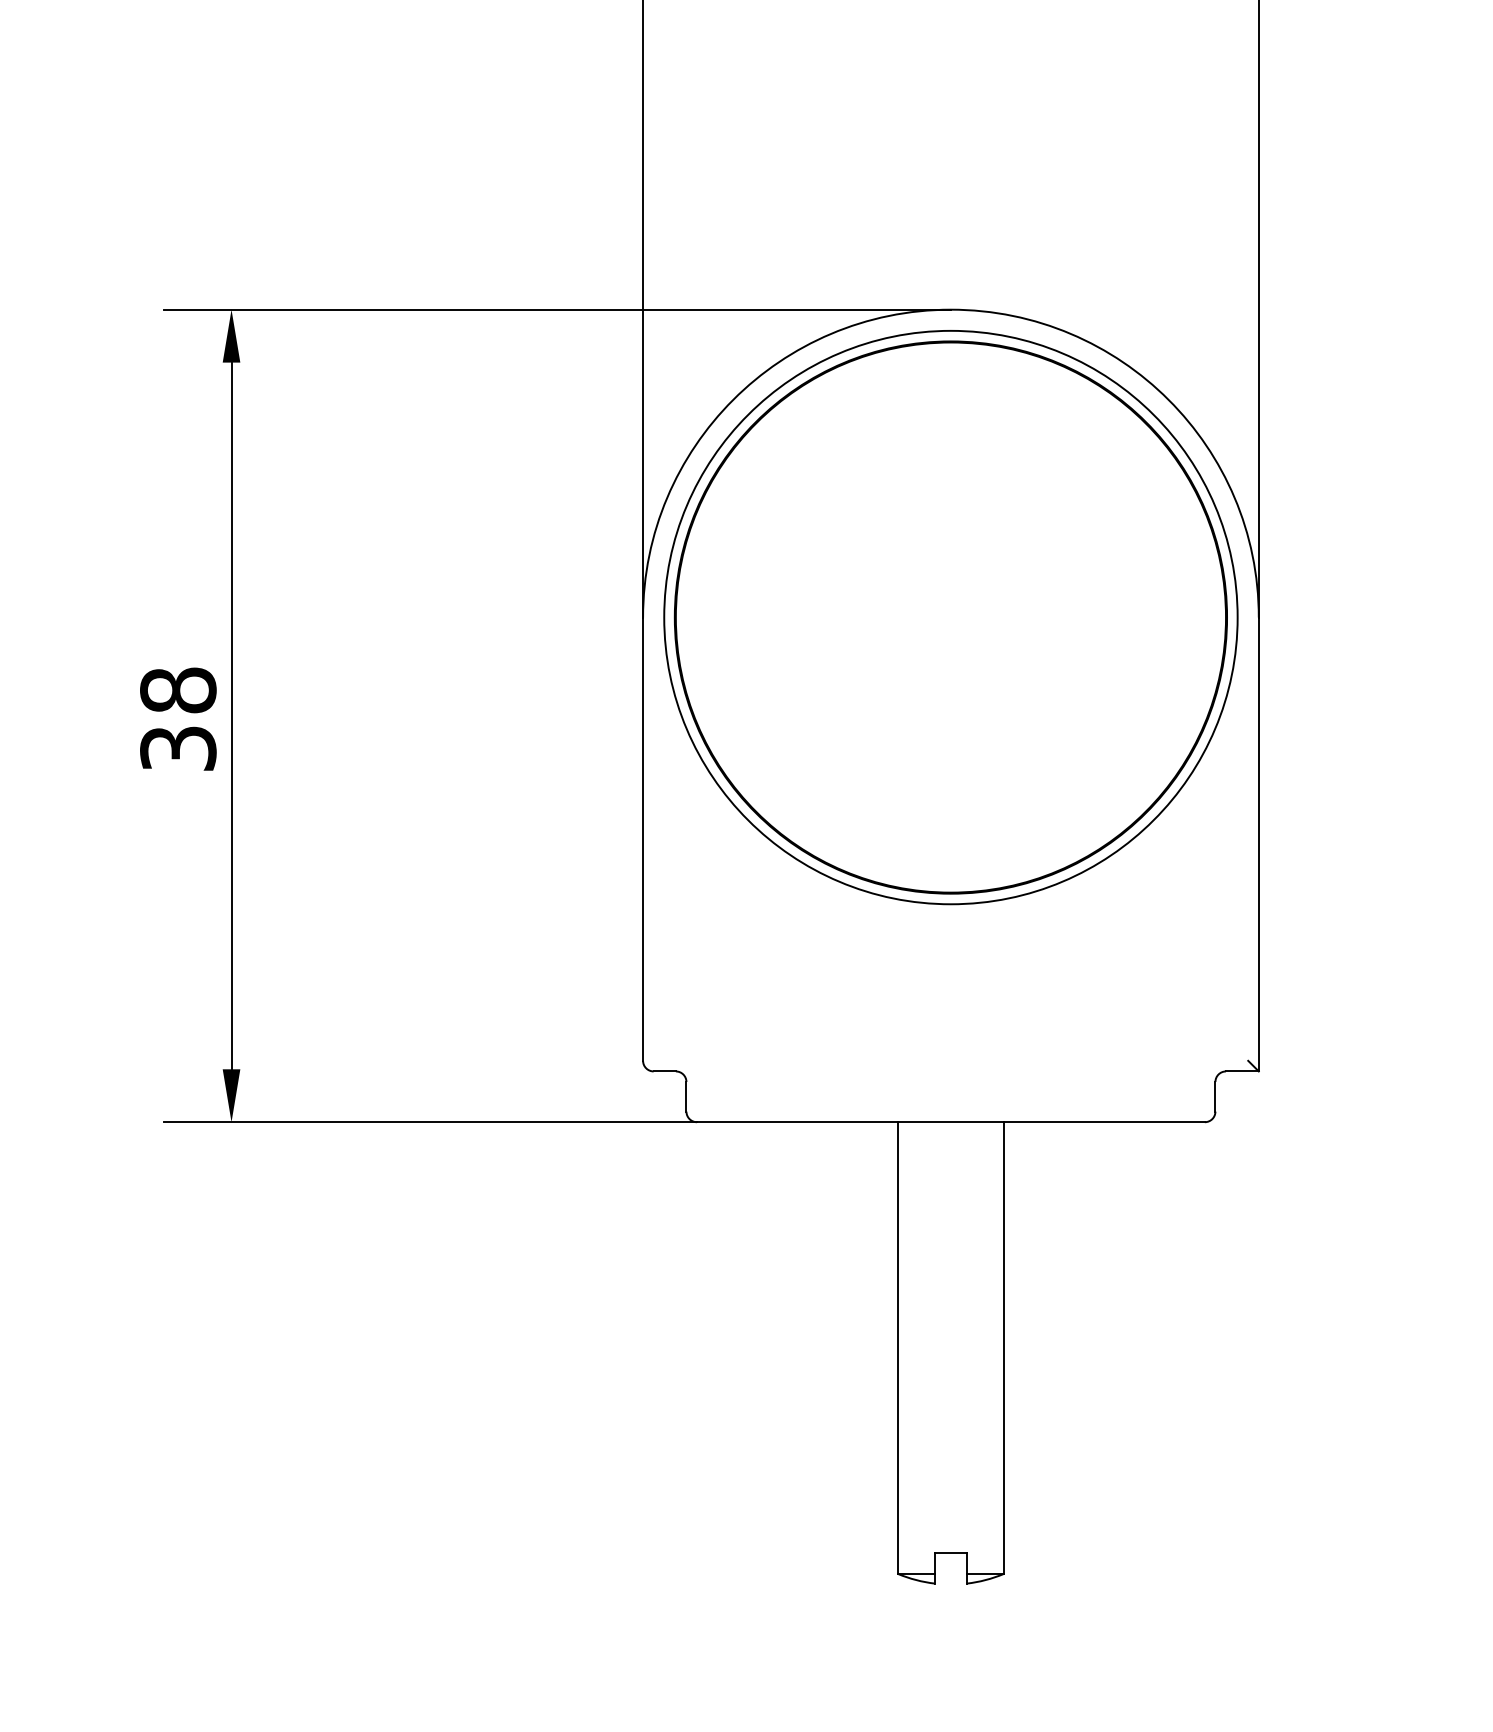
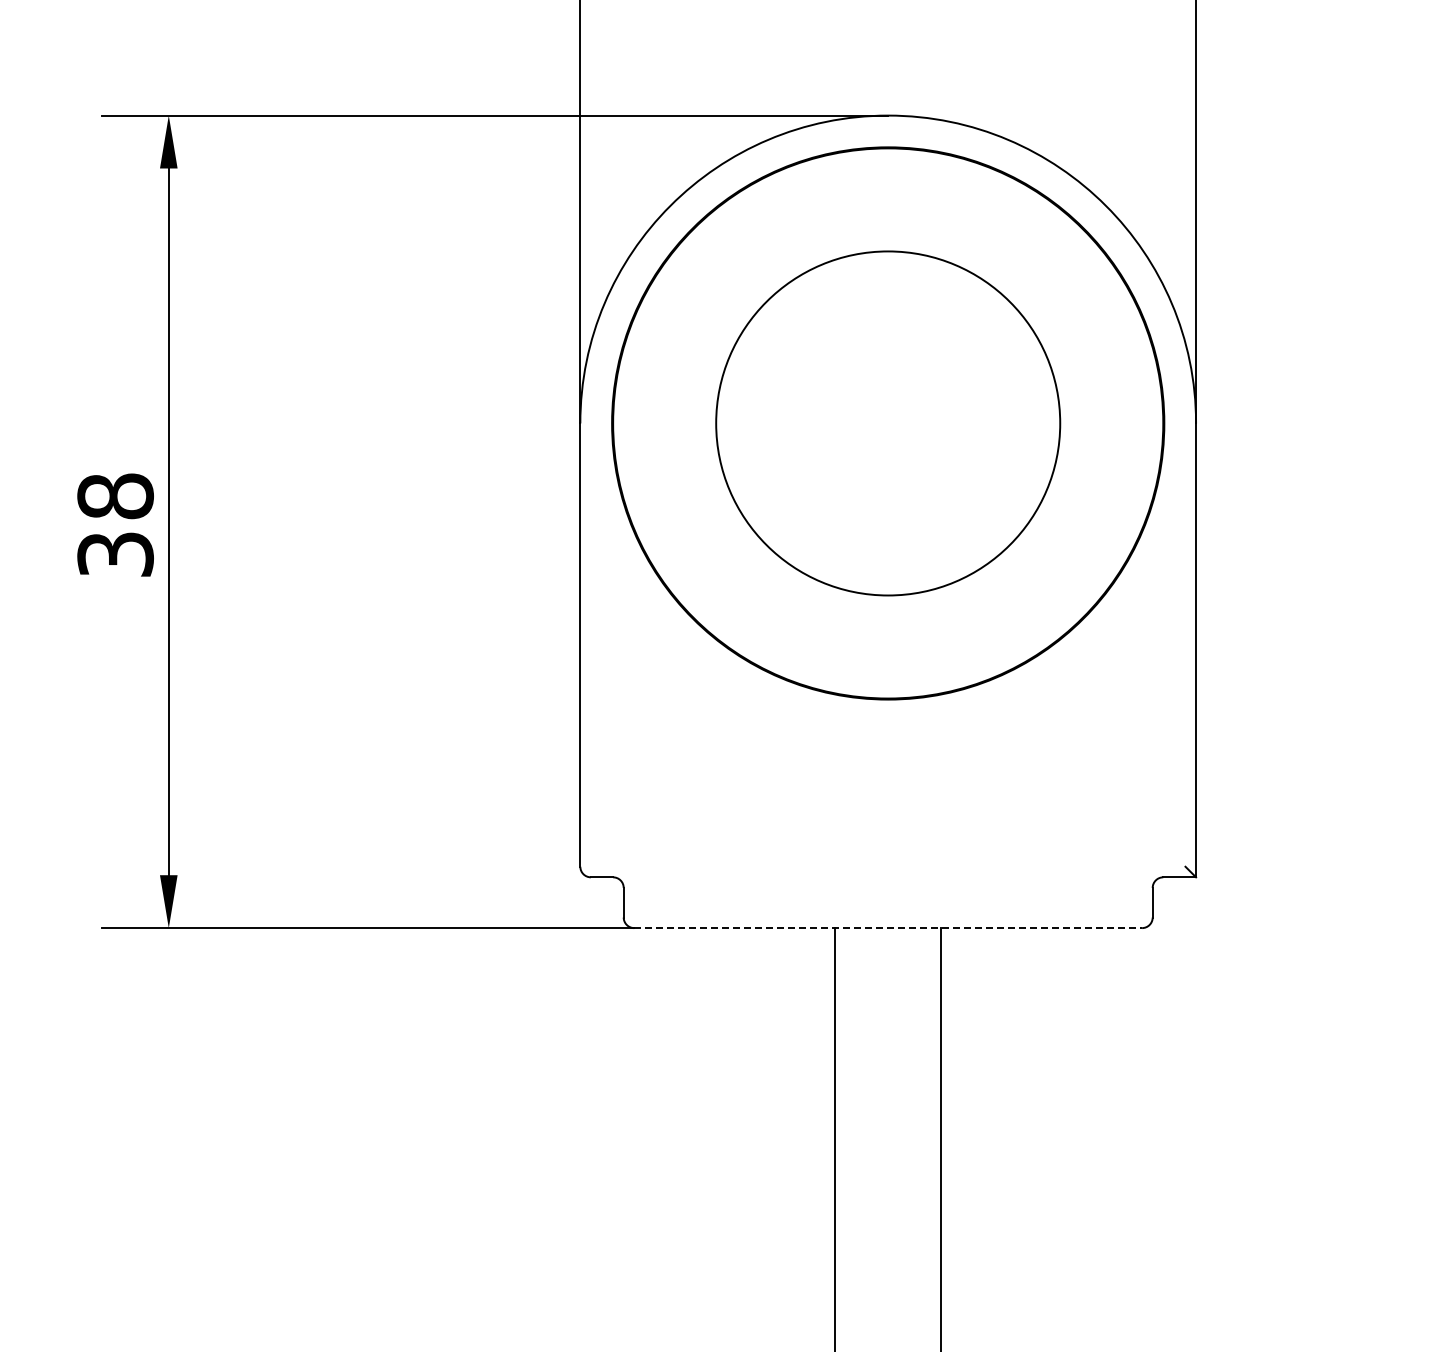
circle: (950, 617) -> (887, 423), size x0.6
line: (950, 1122) -> (887, 928), solid -> dashed

